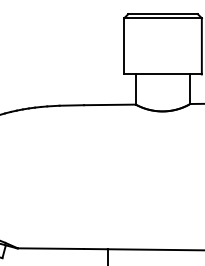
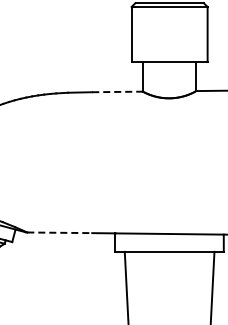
line: (110, 104) -> (118, 91), solid -> dashed
line: (51, 248) -> (60, 232), solid -> dashed

